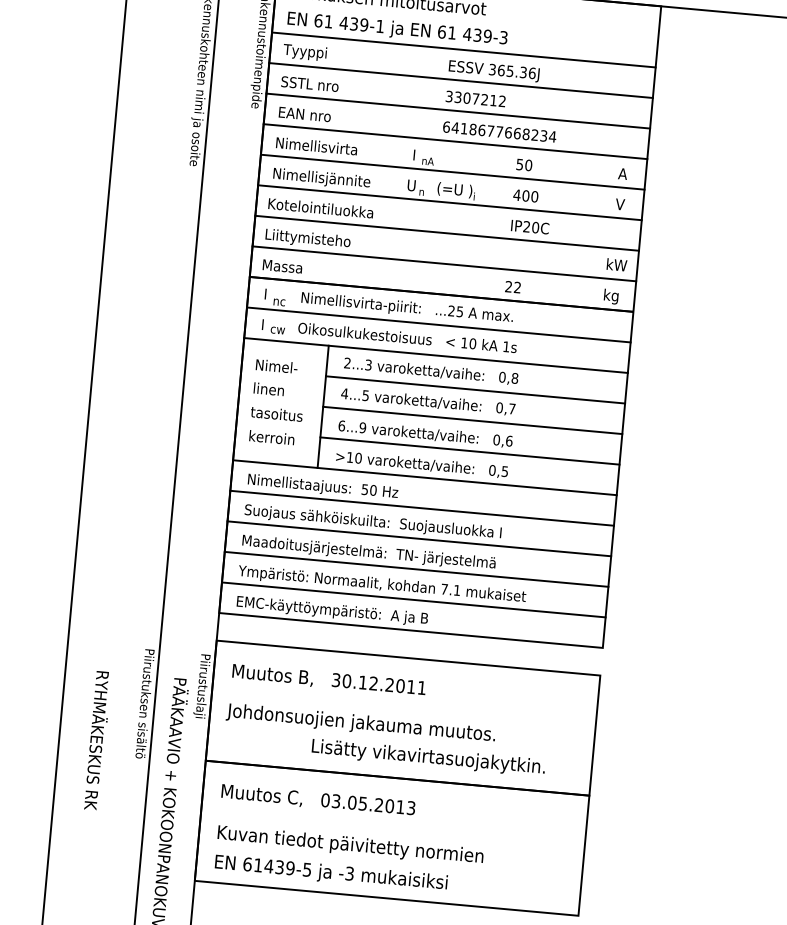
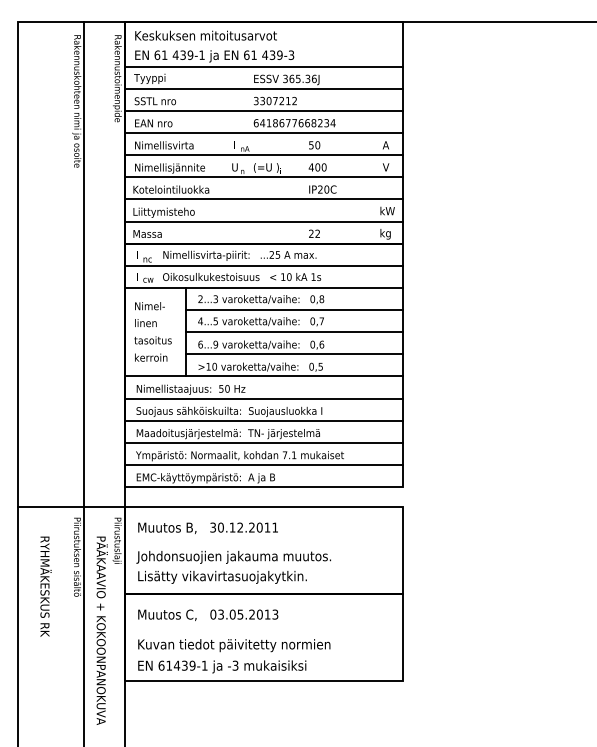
line: (141, 634) -> (70, 507), added
text: (428, 756) -> (222, 576), moved
text: (306, 869) -> (204, 665), 61439-5 -> 61439-1

